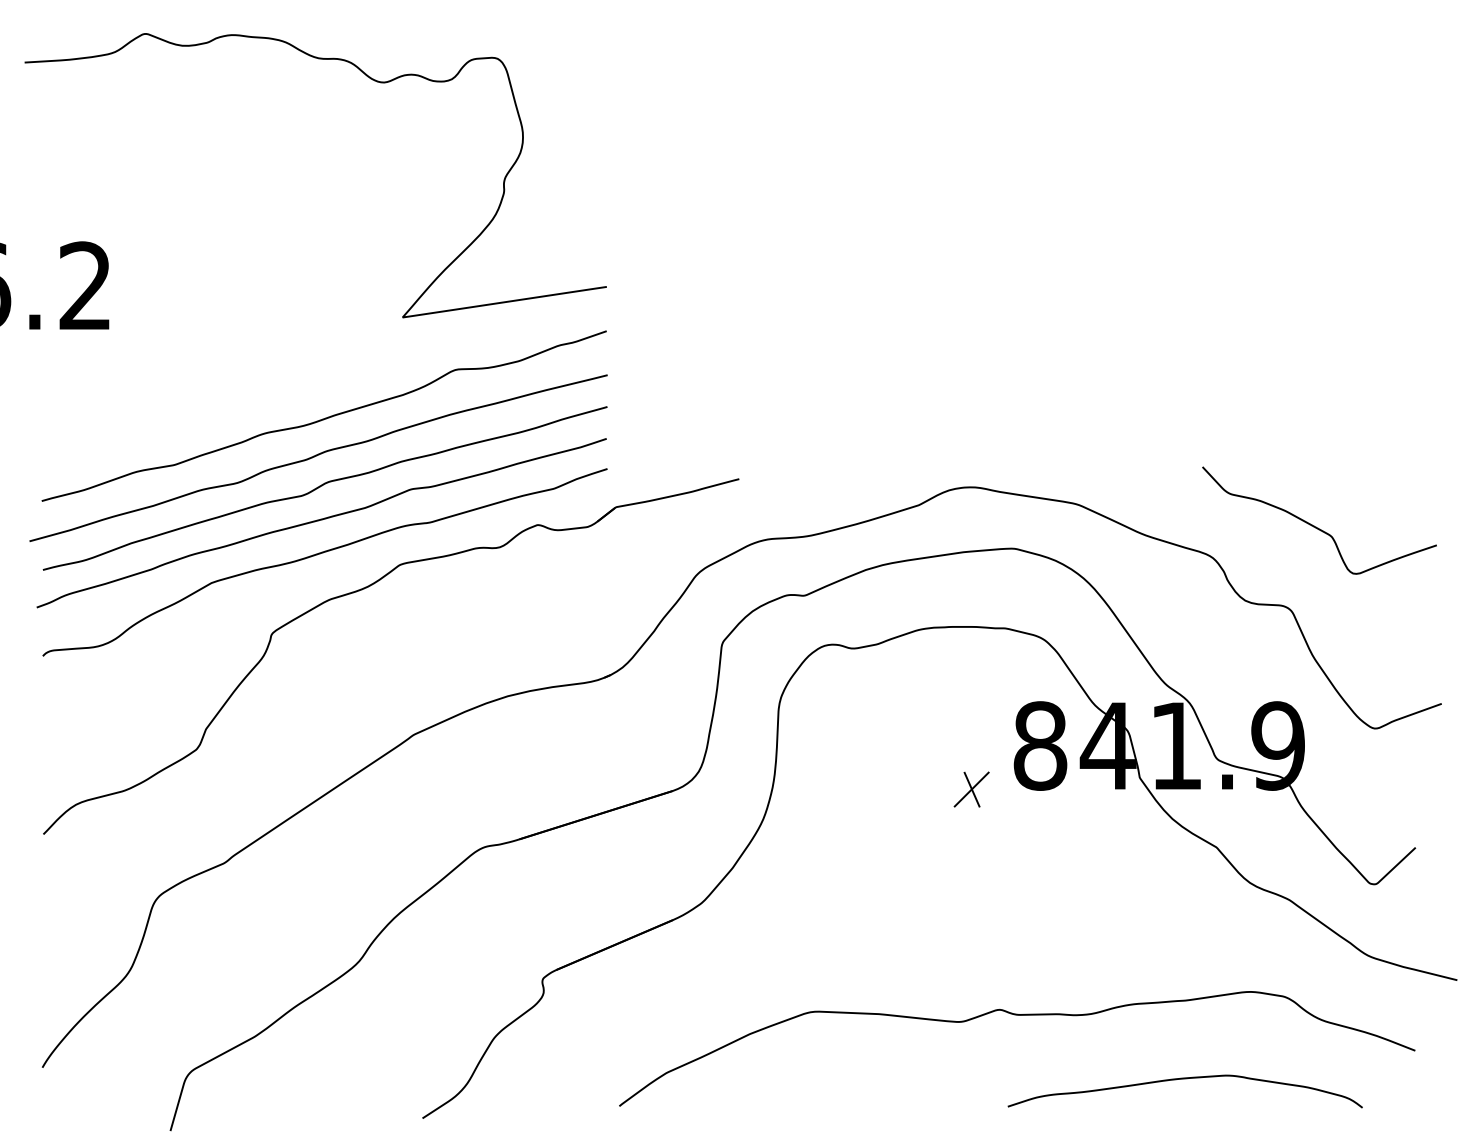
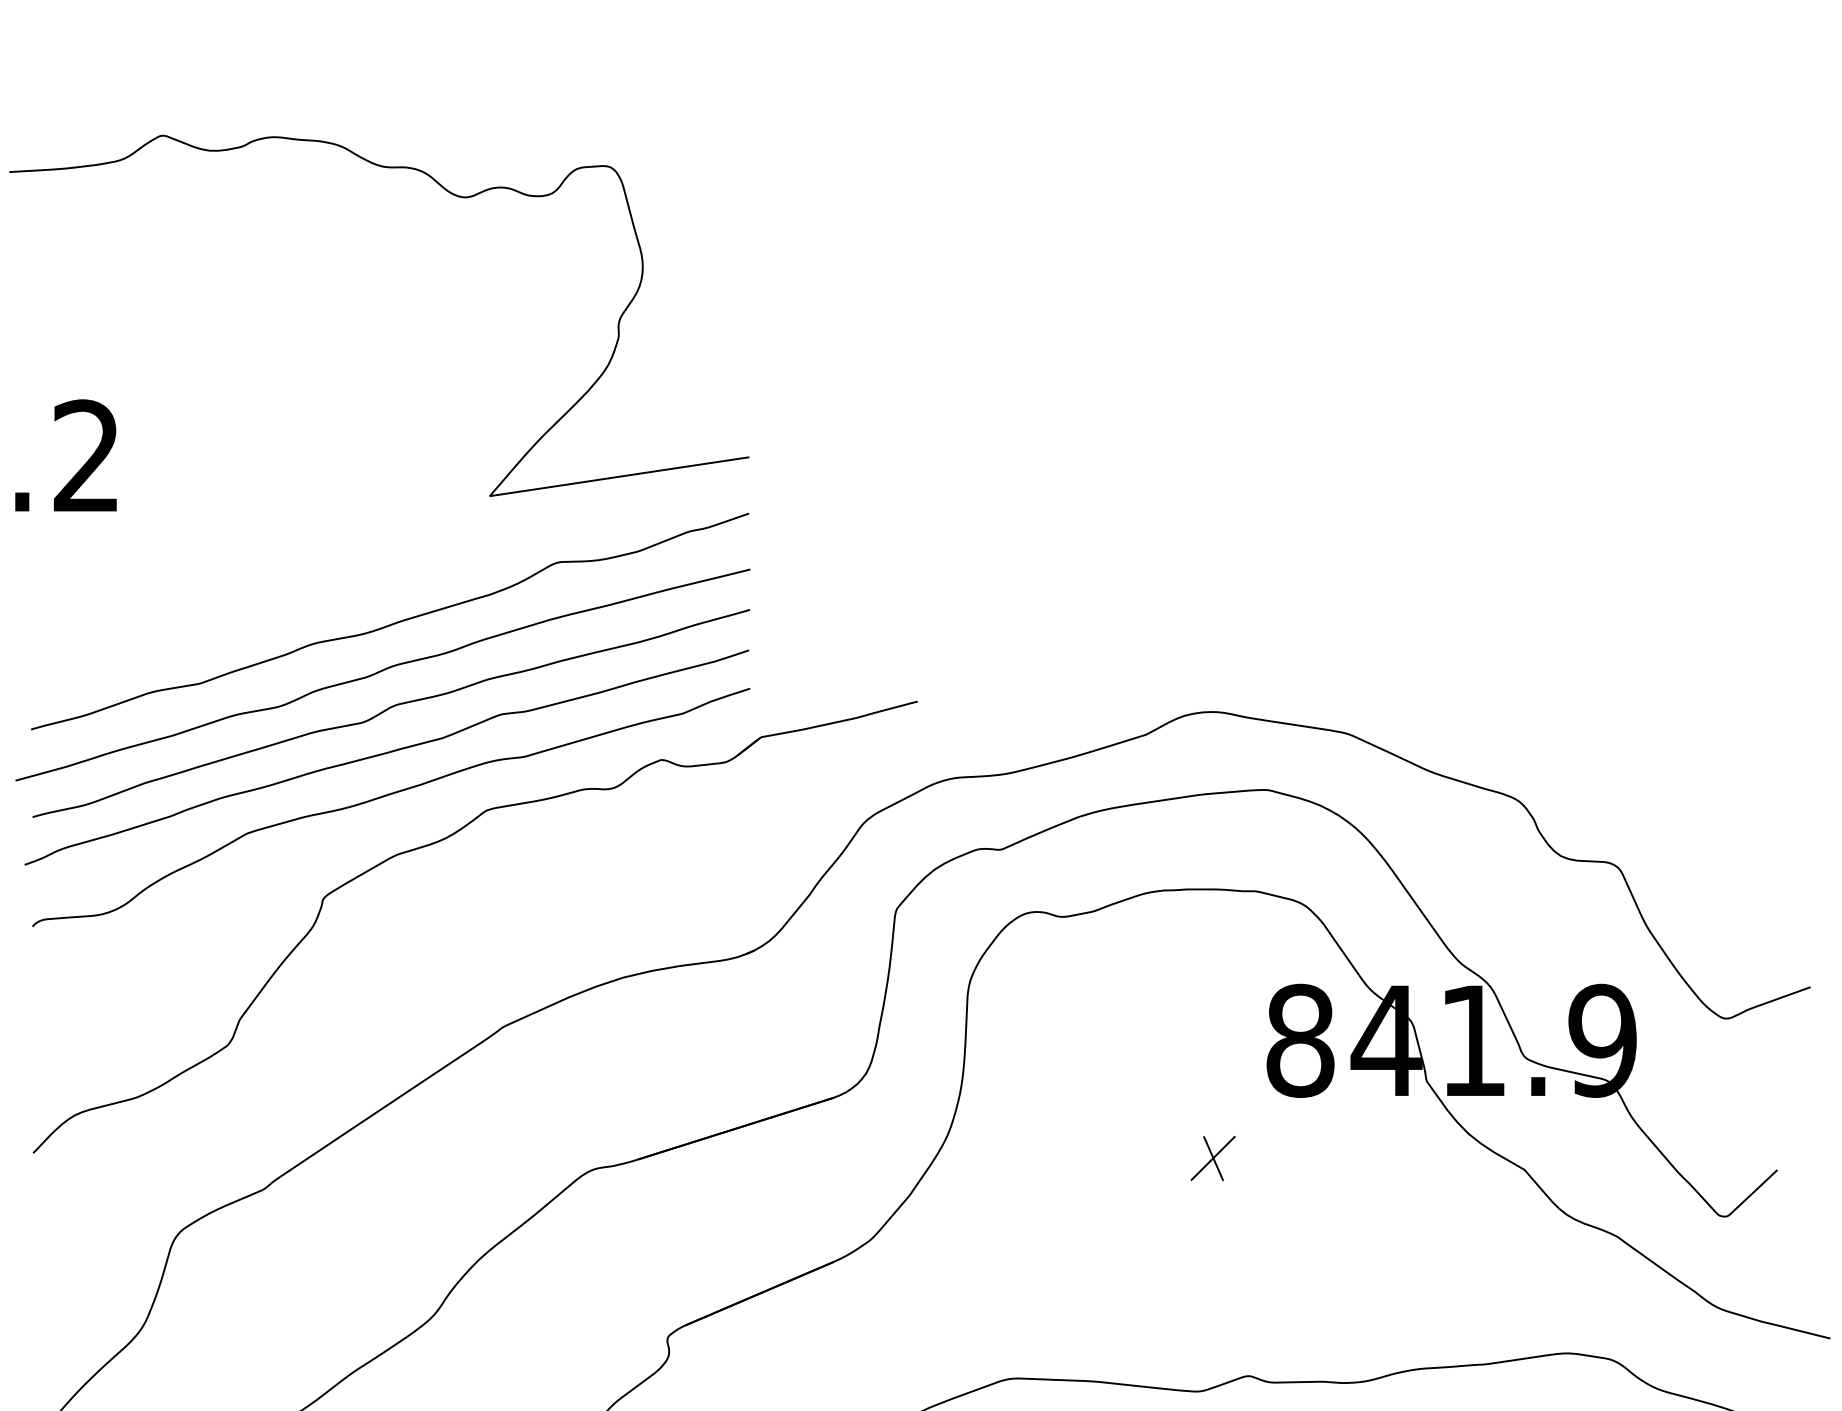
curve: (1316, 526) -> (1651, 761), removed
part: (971, 789) -> (1212, 1158), moved

